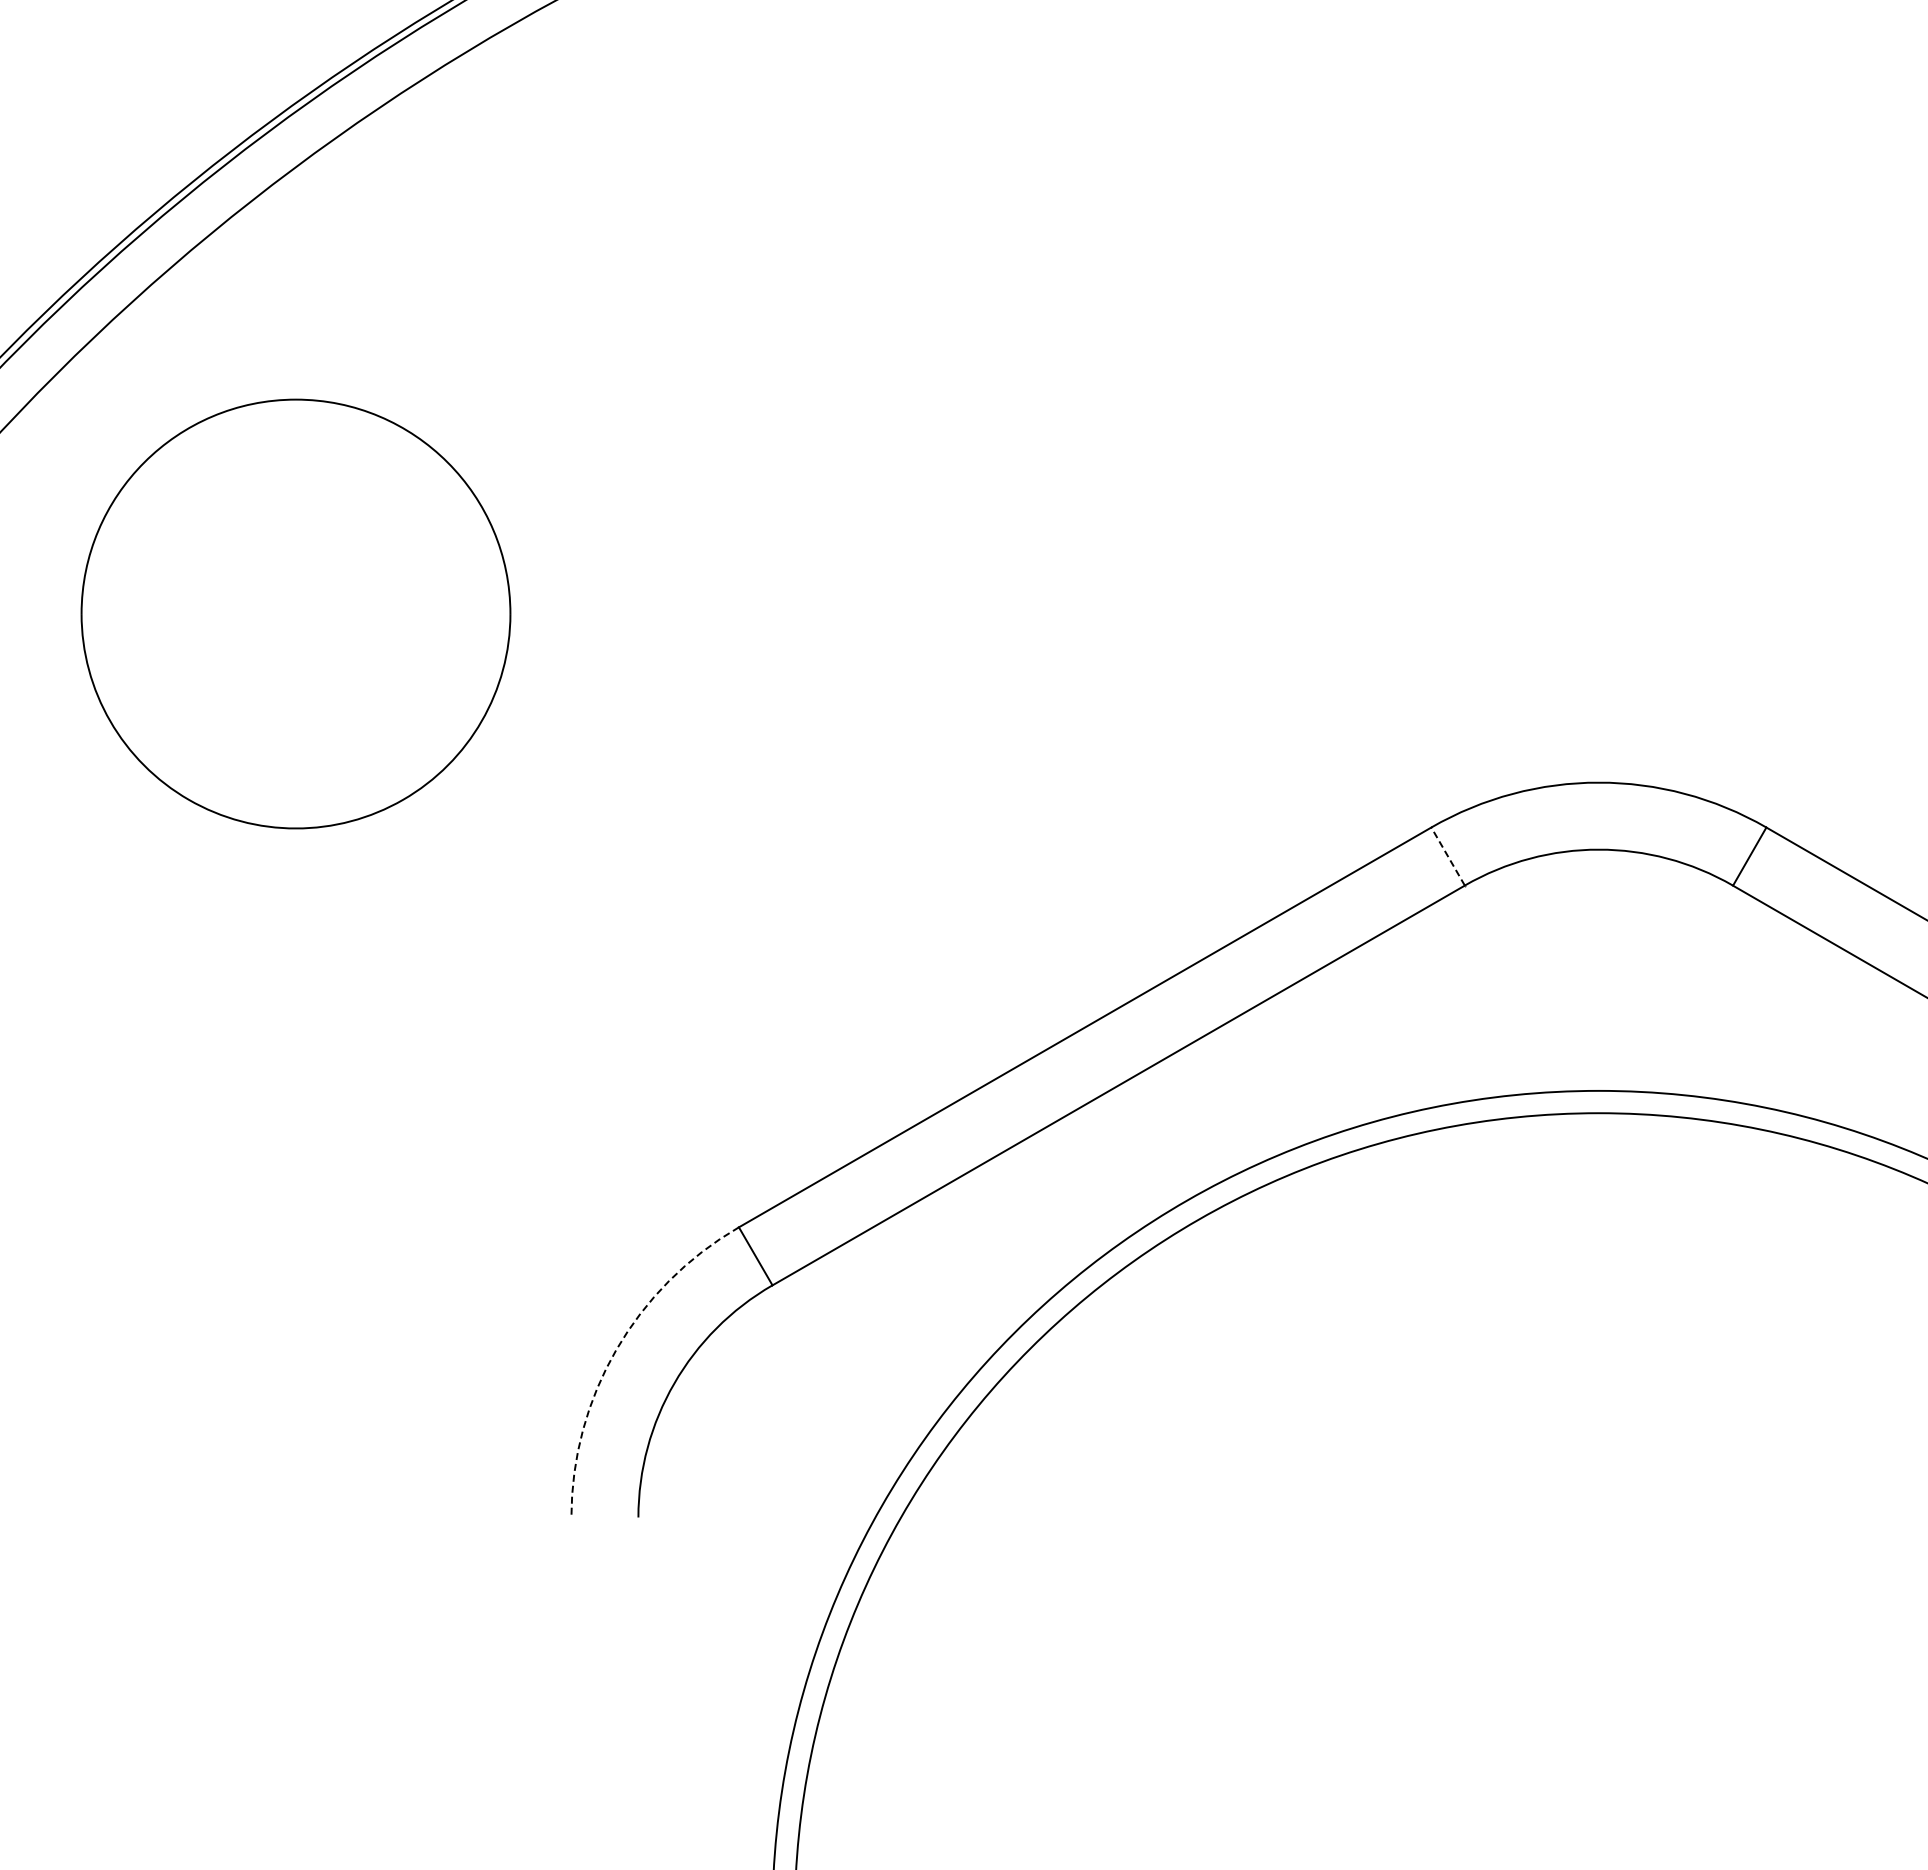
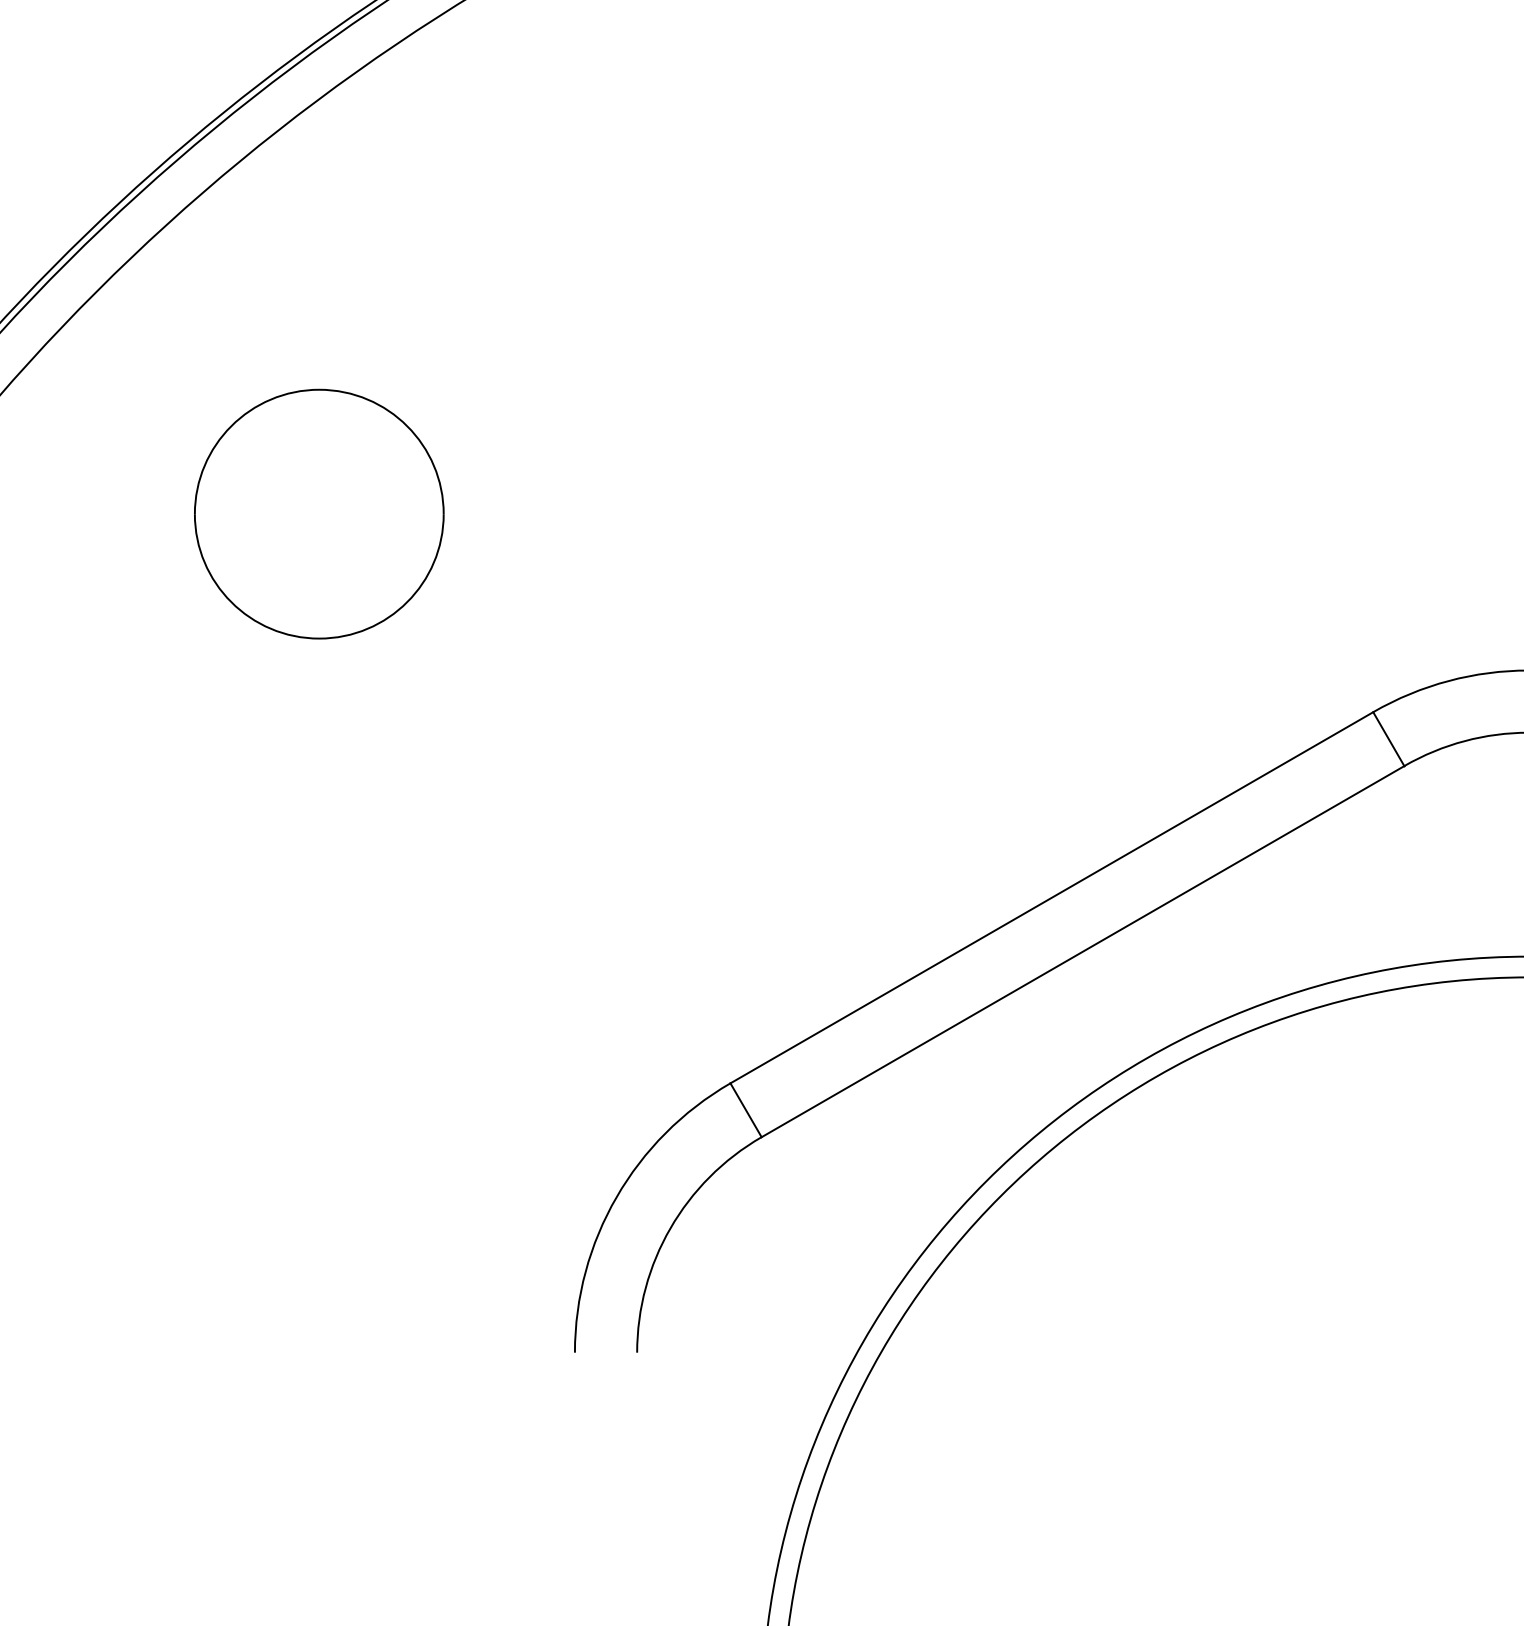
part: (295, 614) -> (318, 514), size x0.62
line: (1448, 856) -> (1389, 739), dashed -> solid
arc: (616, 1349) -> (616, 1196), dashed -> solid

